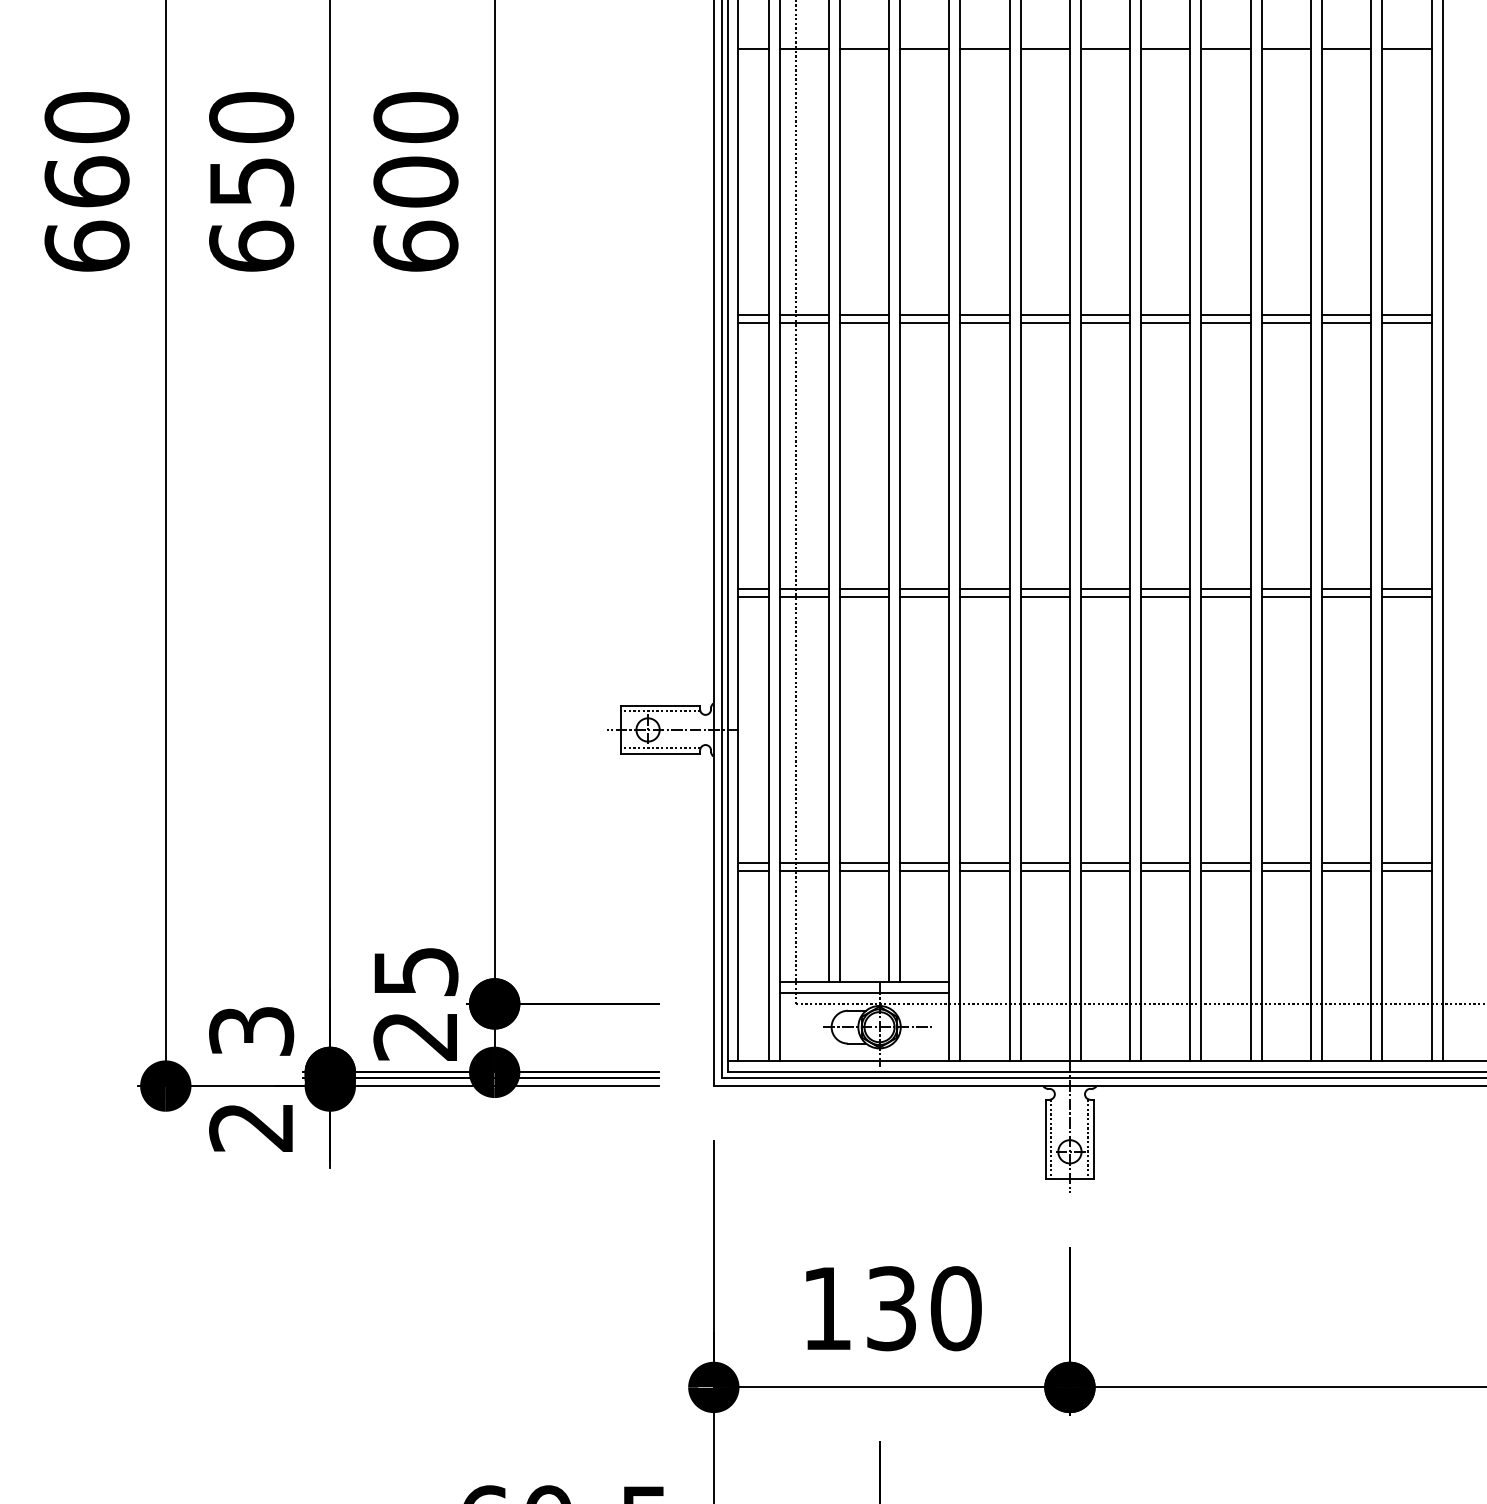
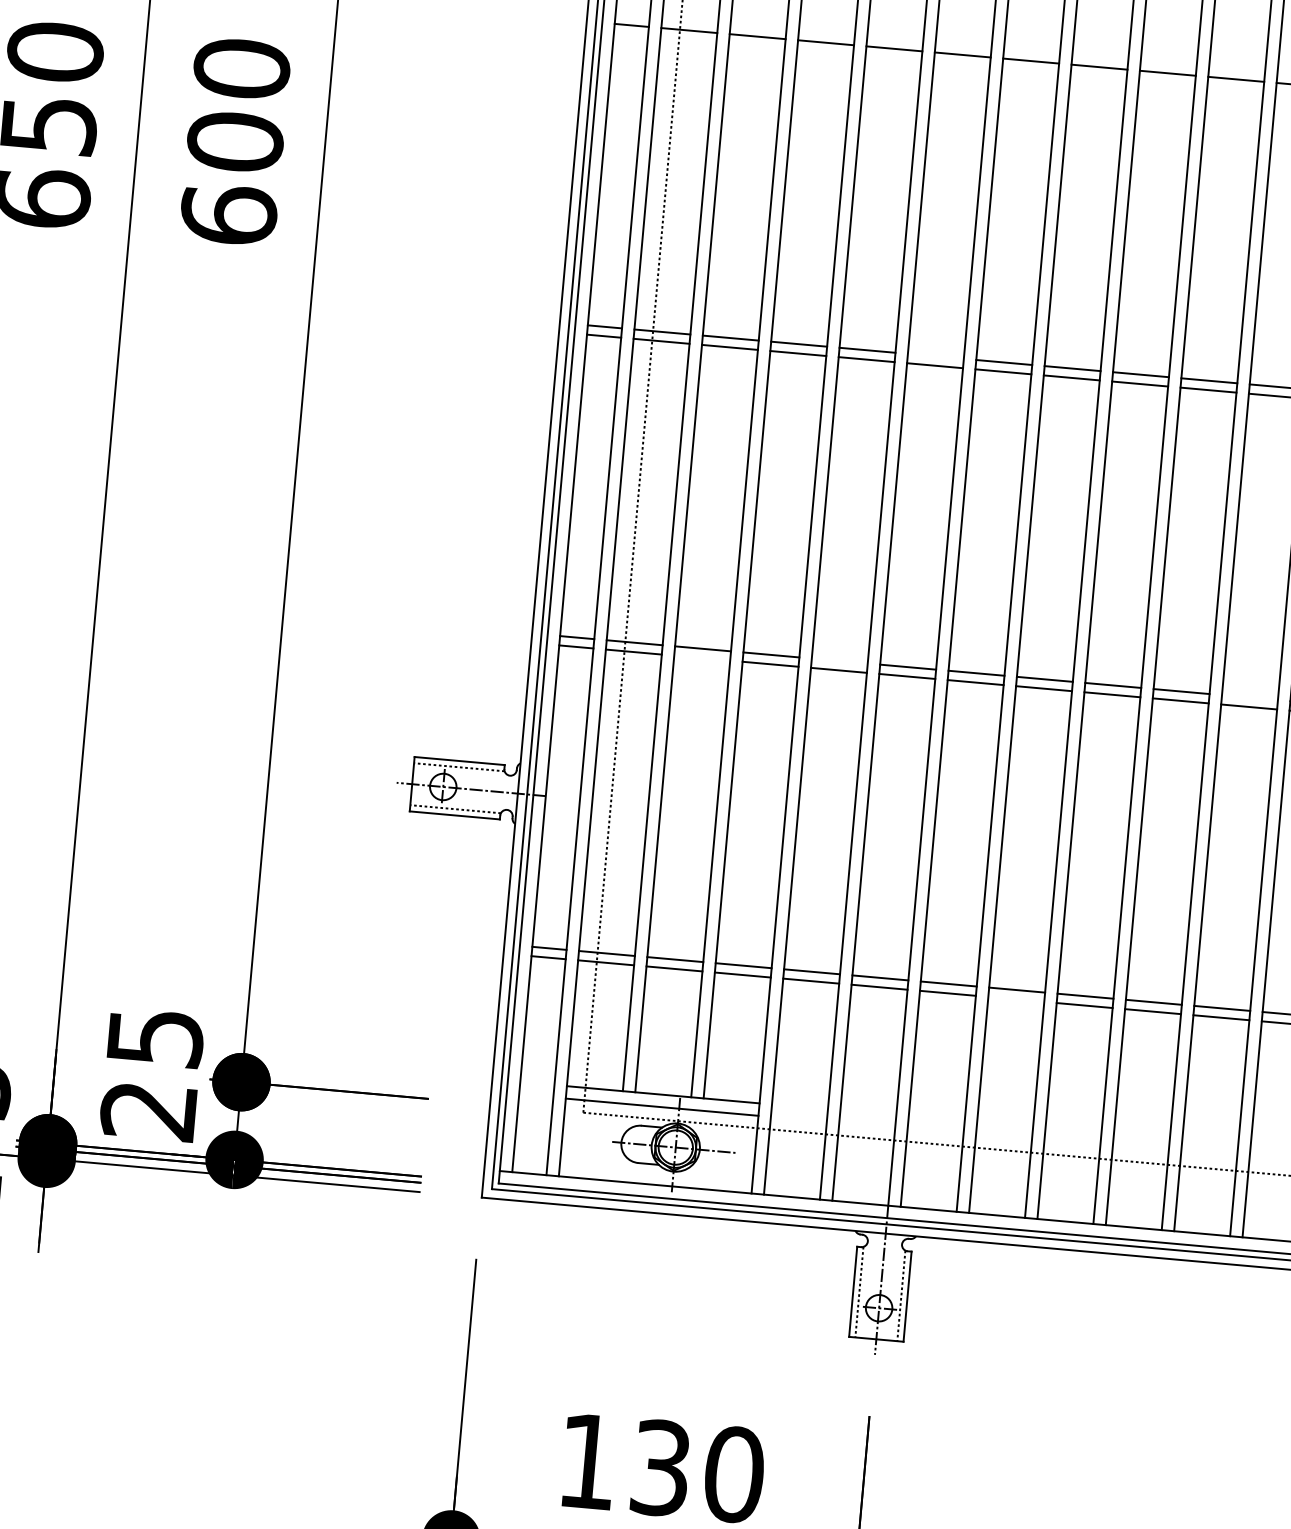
line: (1044, 314) -> (935, 355), removed
line: (984, 588) -> (839, 660), removed
line: (1346, 588) -> (1249, 697), removed
line: (864, 597) -> (702, 658), removed
line: (1165, 871) -> (1015, 999), removed

